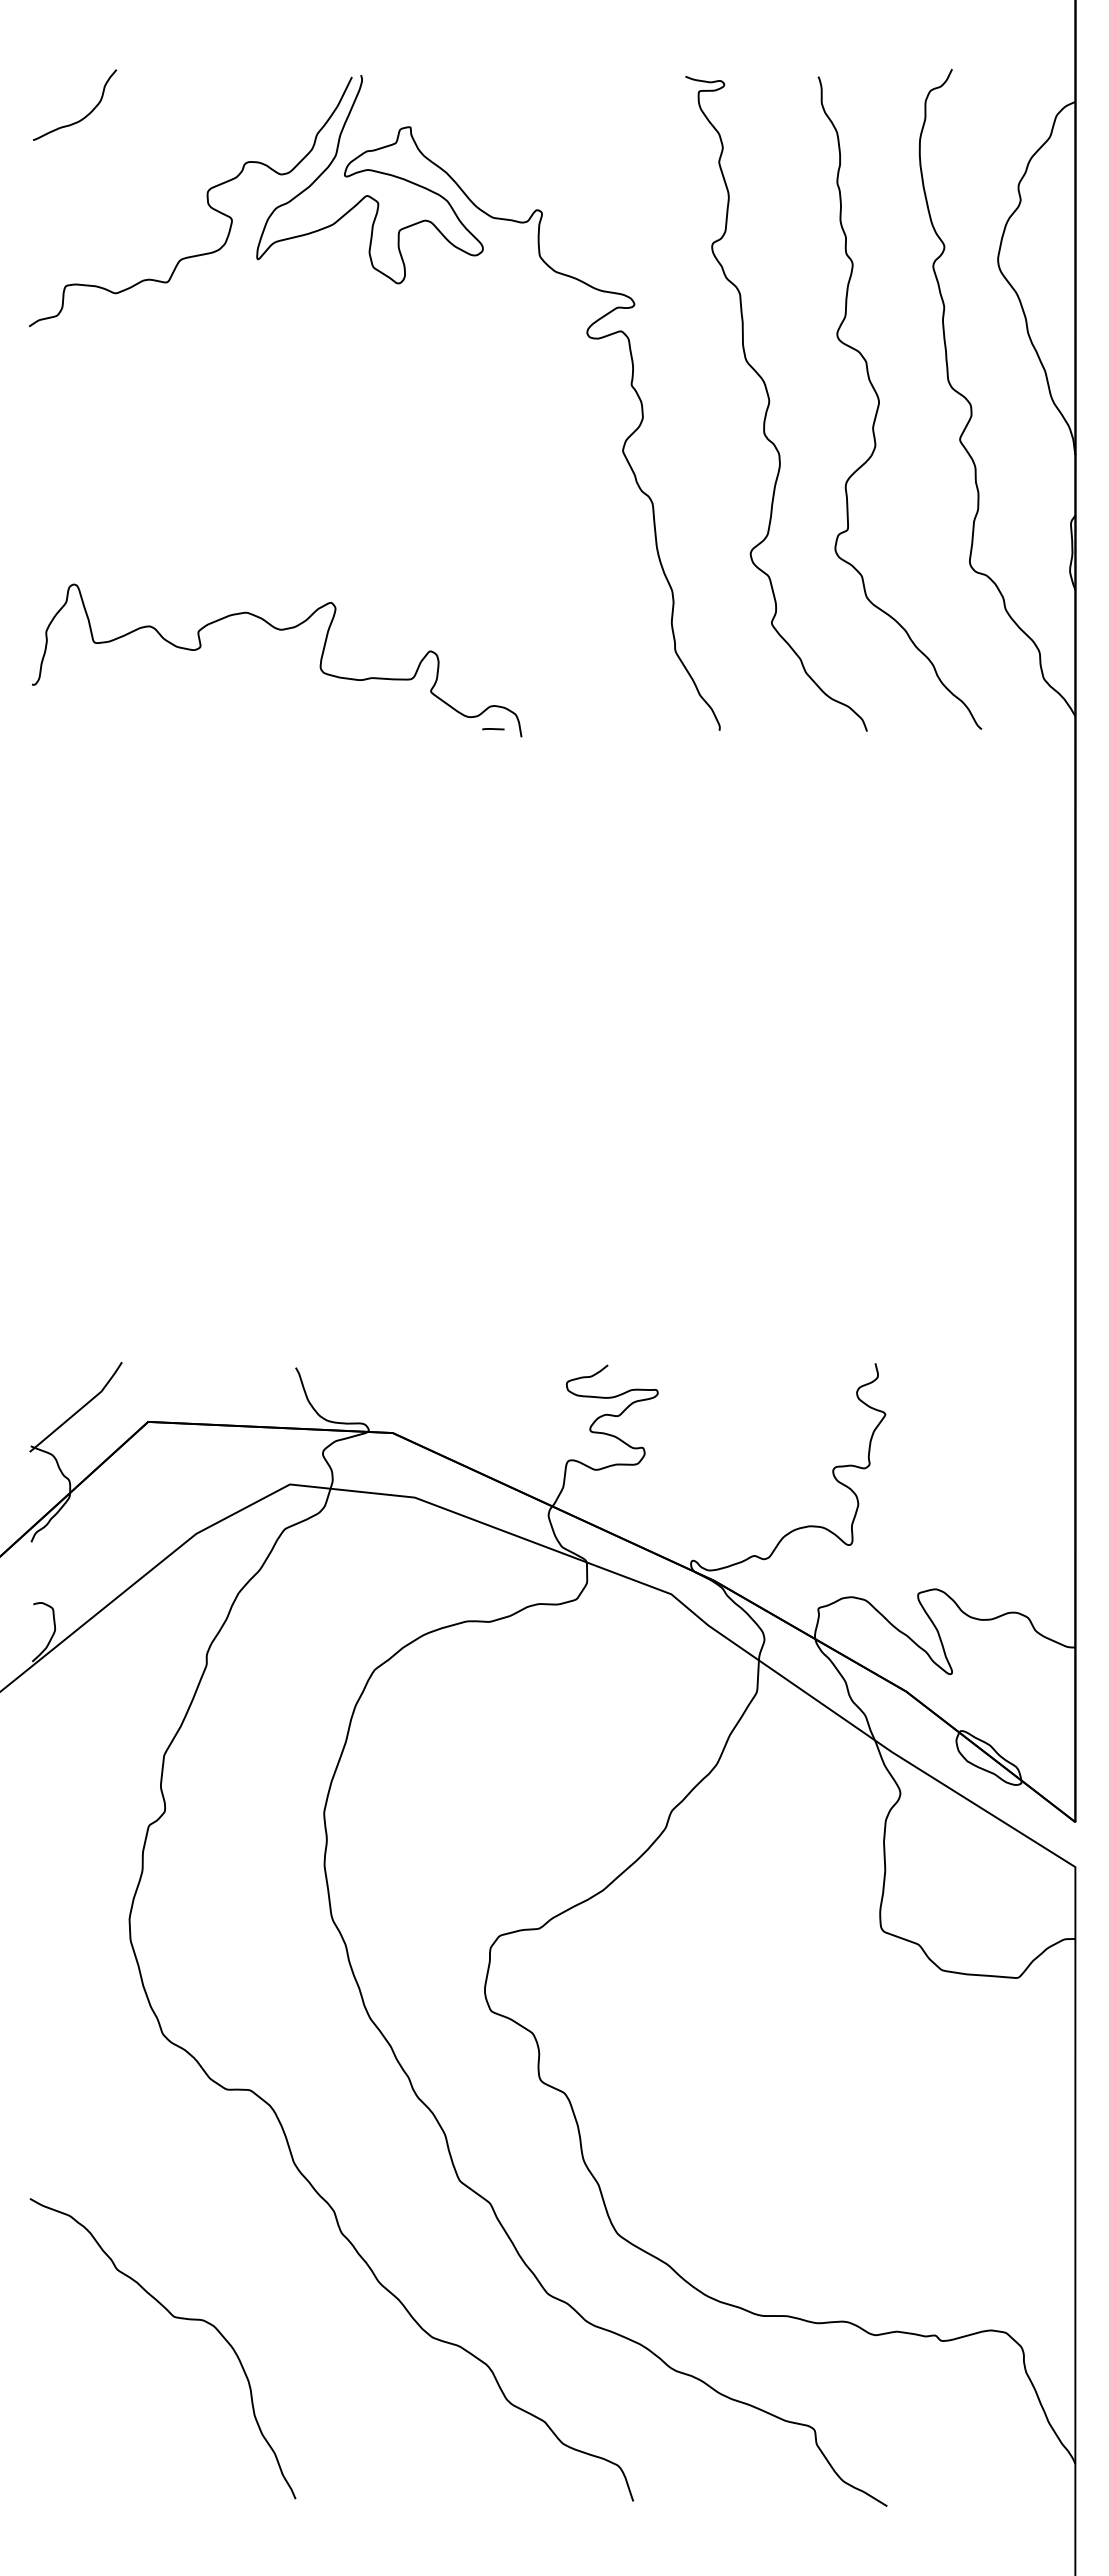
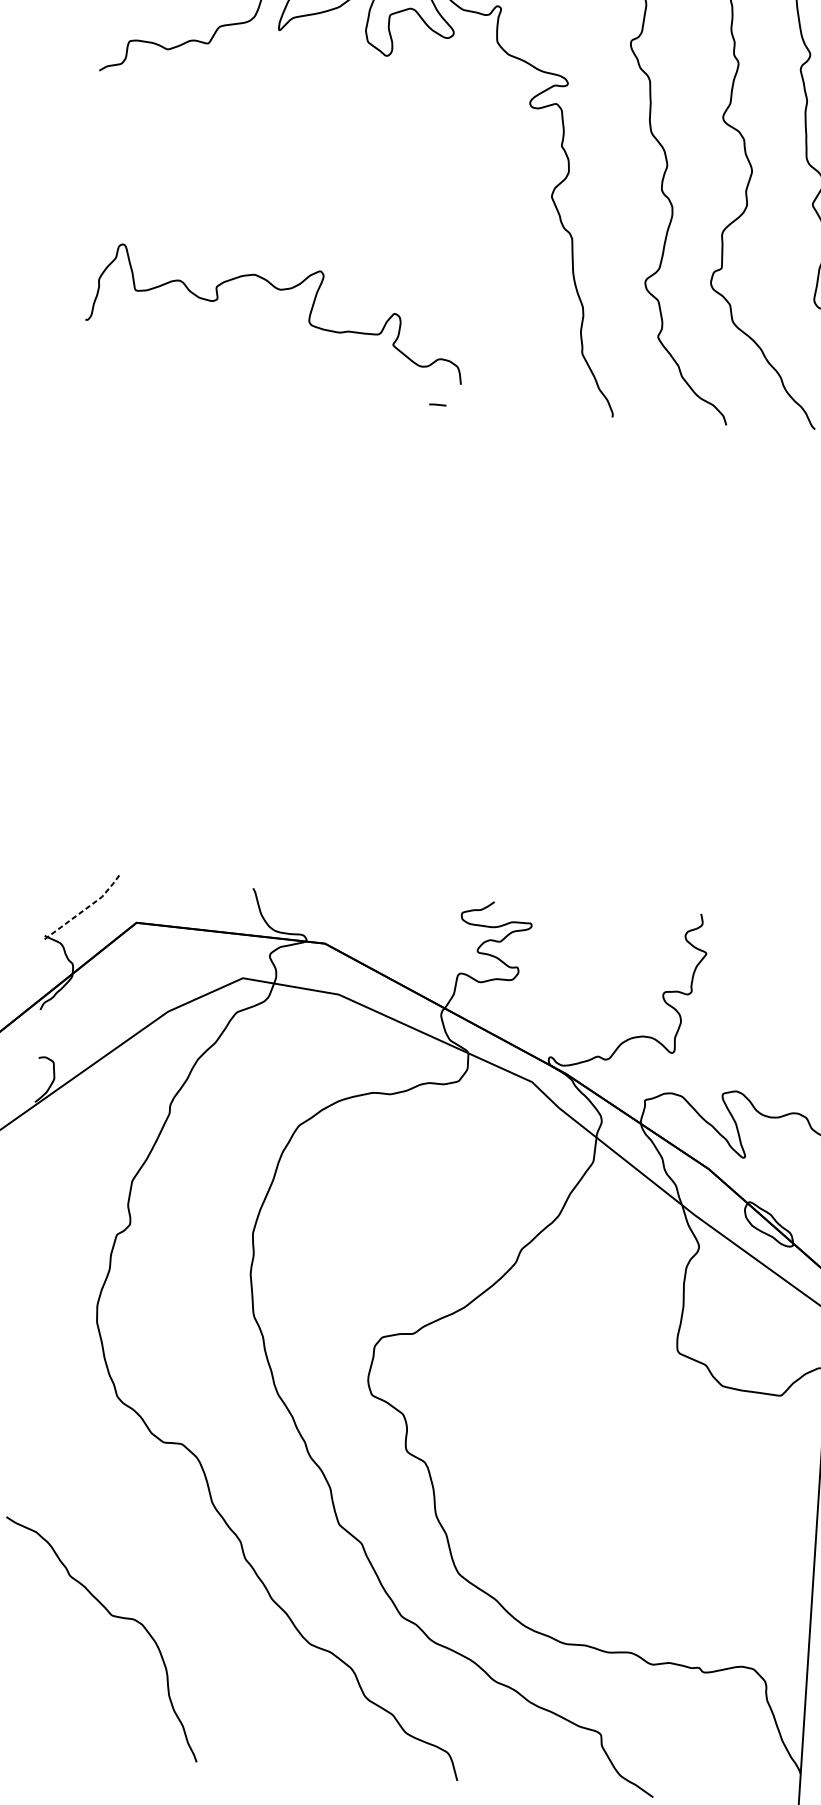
curve: (278, 630) -> (278, 290), moved
line: (80, 1409) -> (84, 909), solid -> dashed

